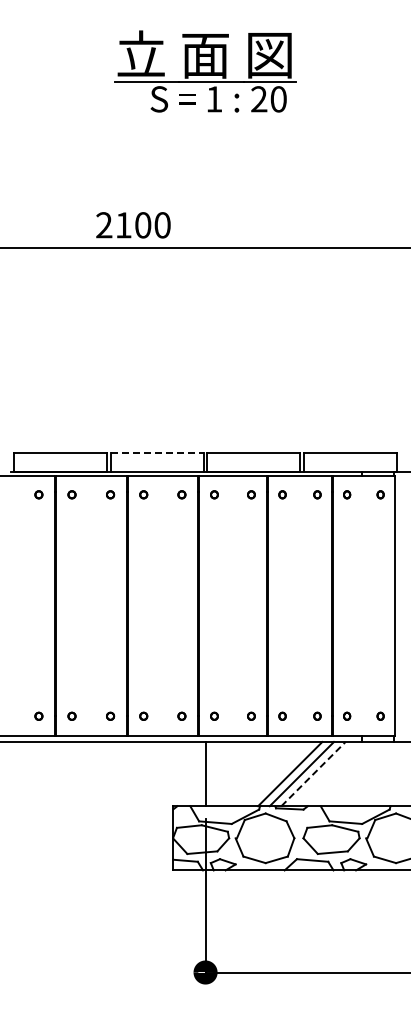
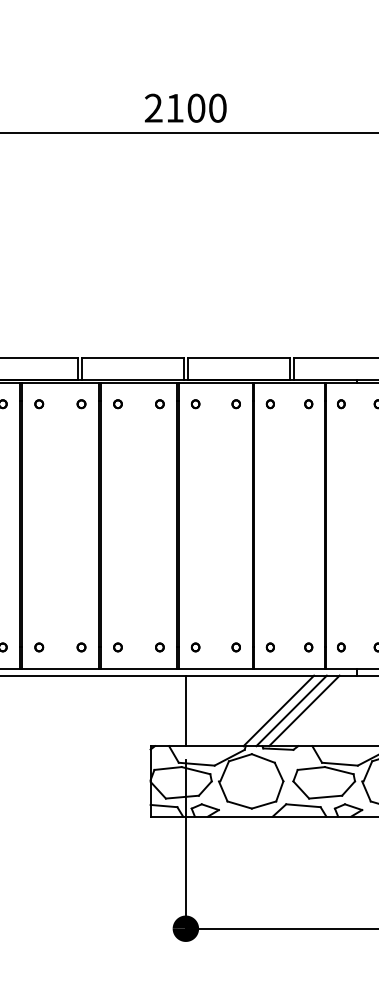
text: (133, 225) -> (185, 108), moved
line: (157, 453) -> (133, 358), dashed -> solid
line: (313, 773) -> (304, 710), dashed -> solid

